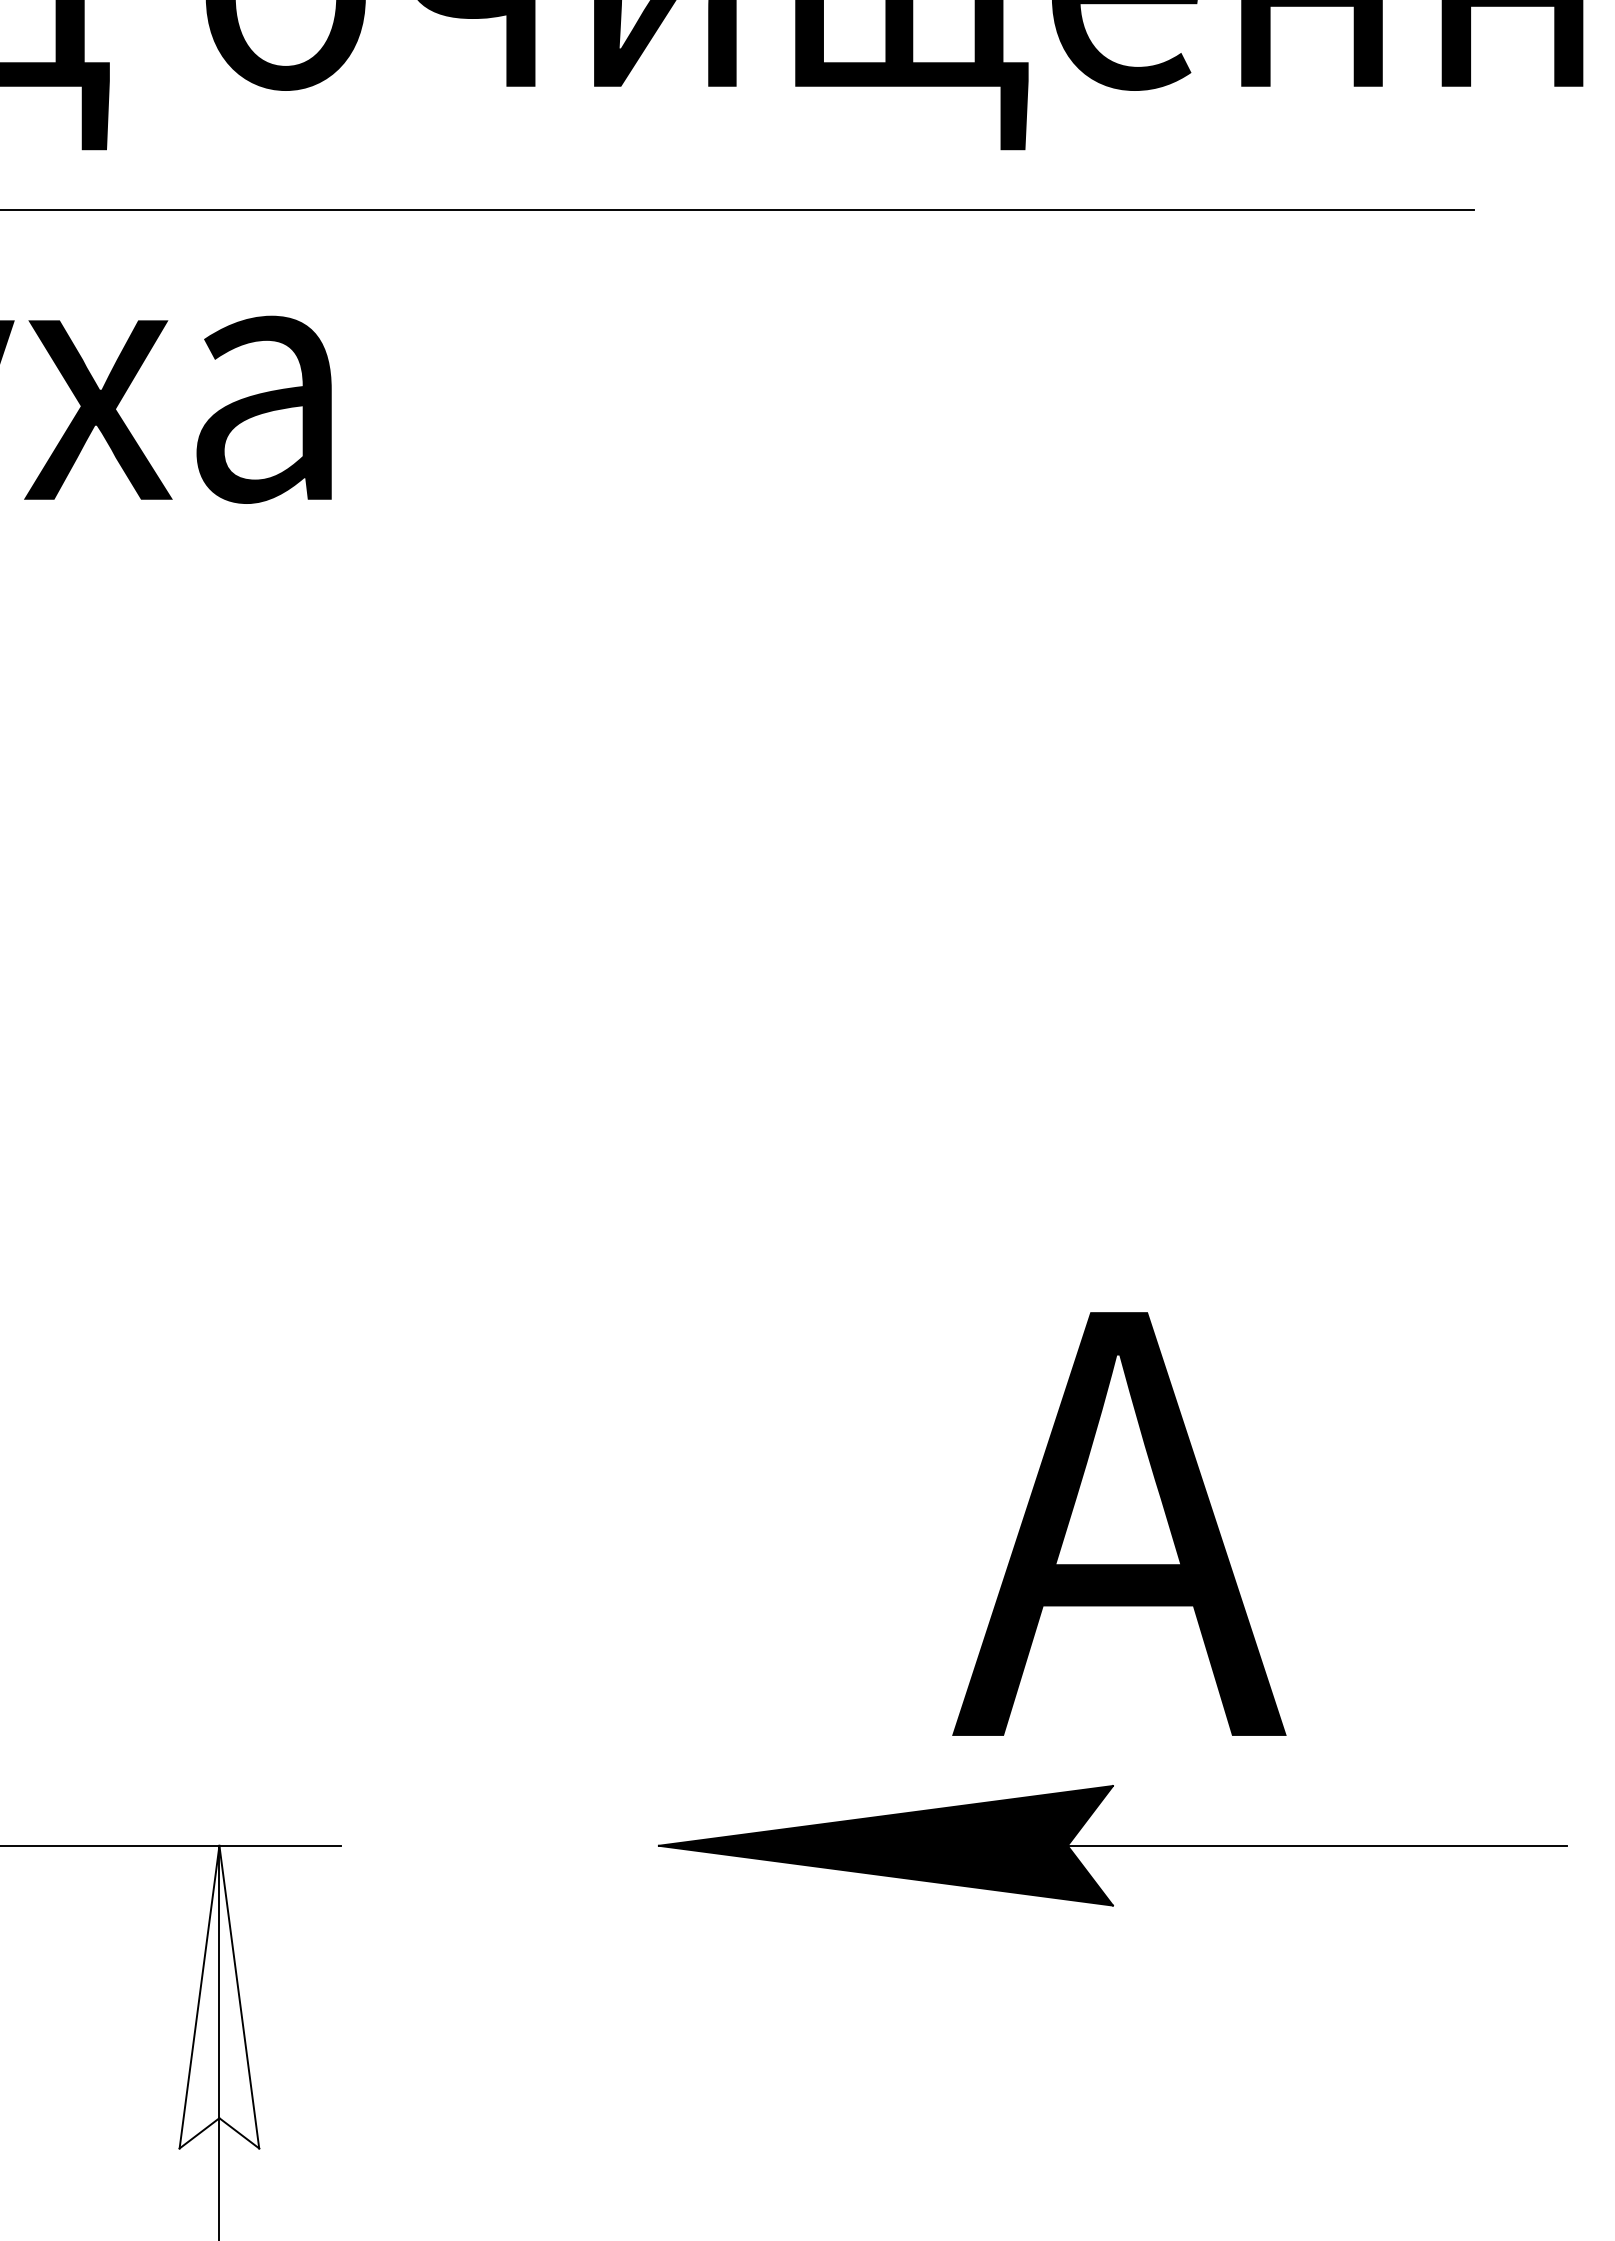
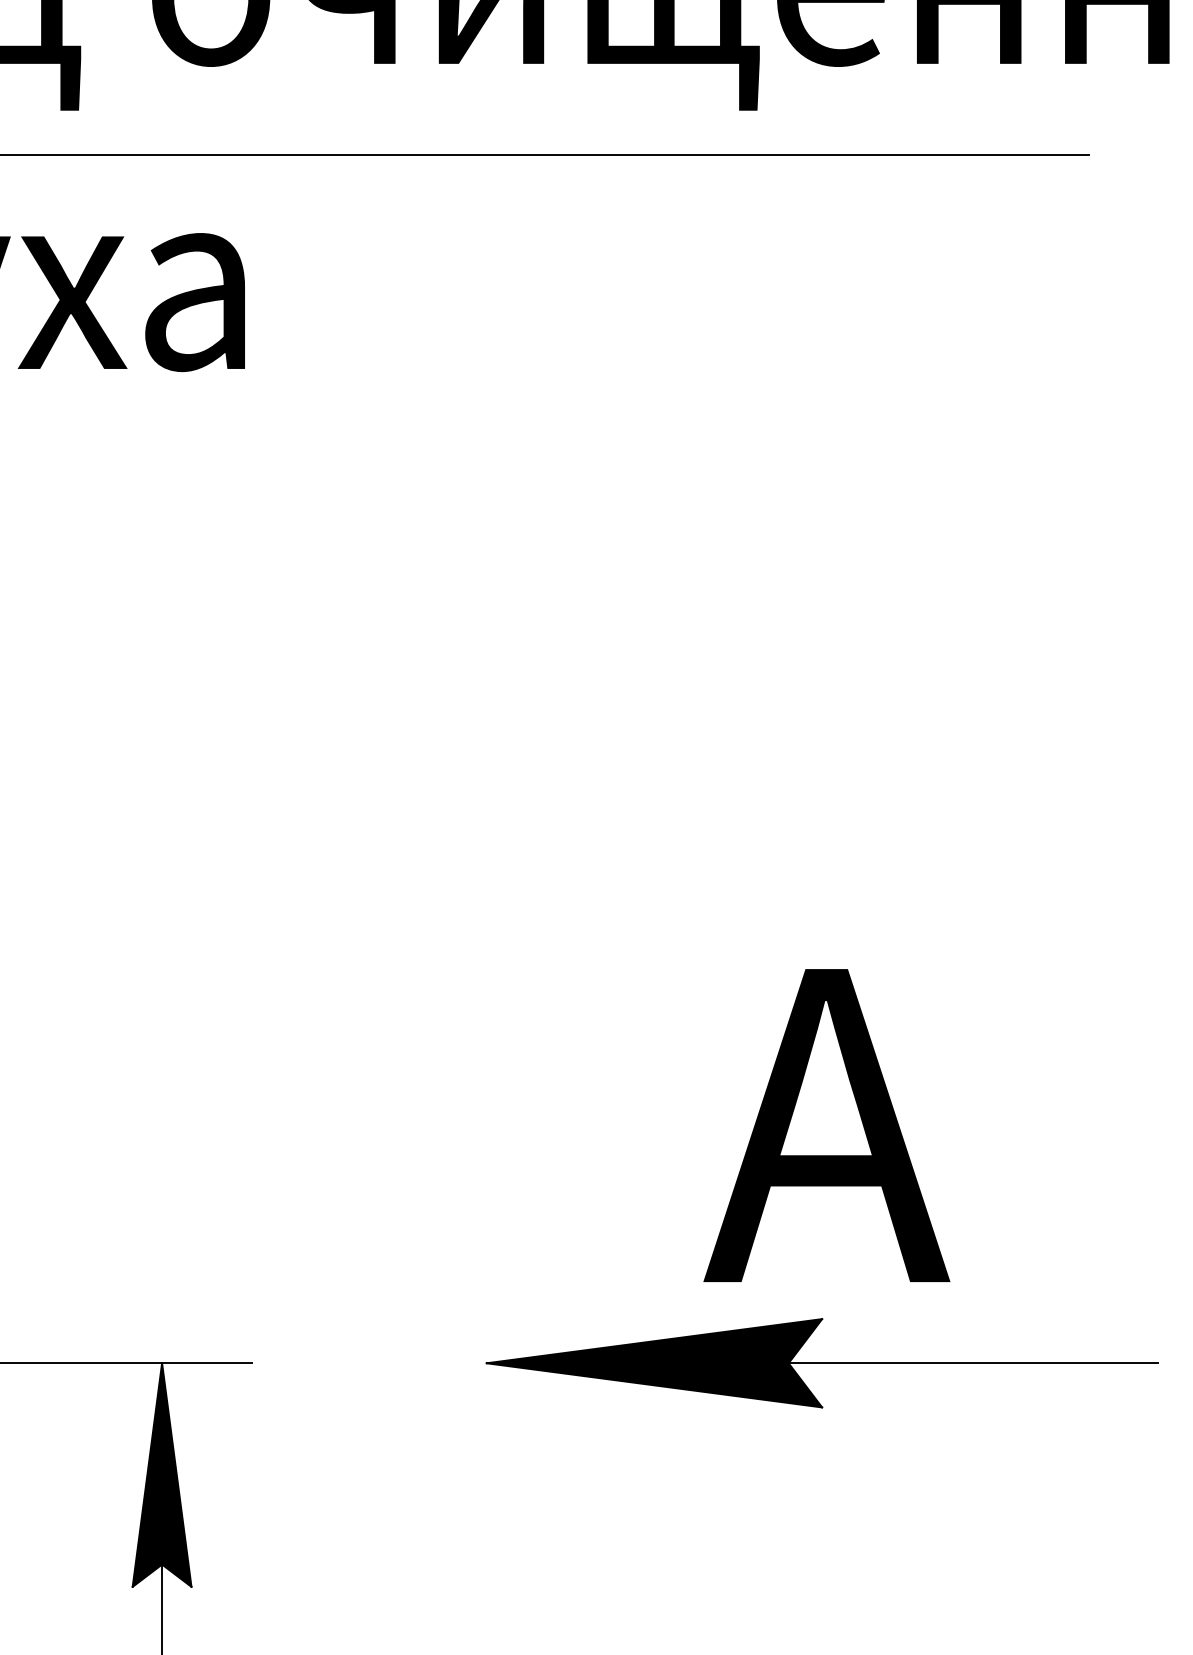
fill: (219, 1996) -> (162, 1474), added

